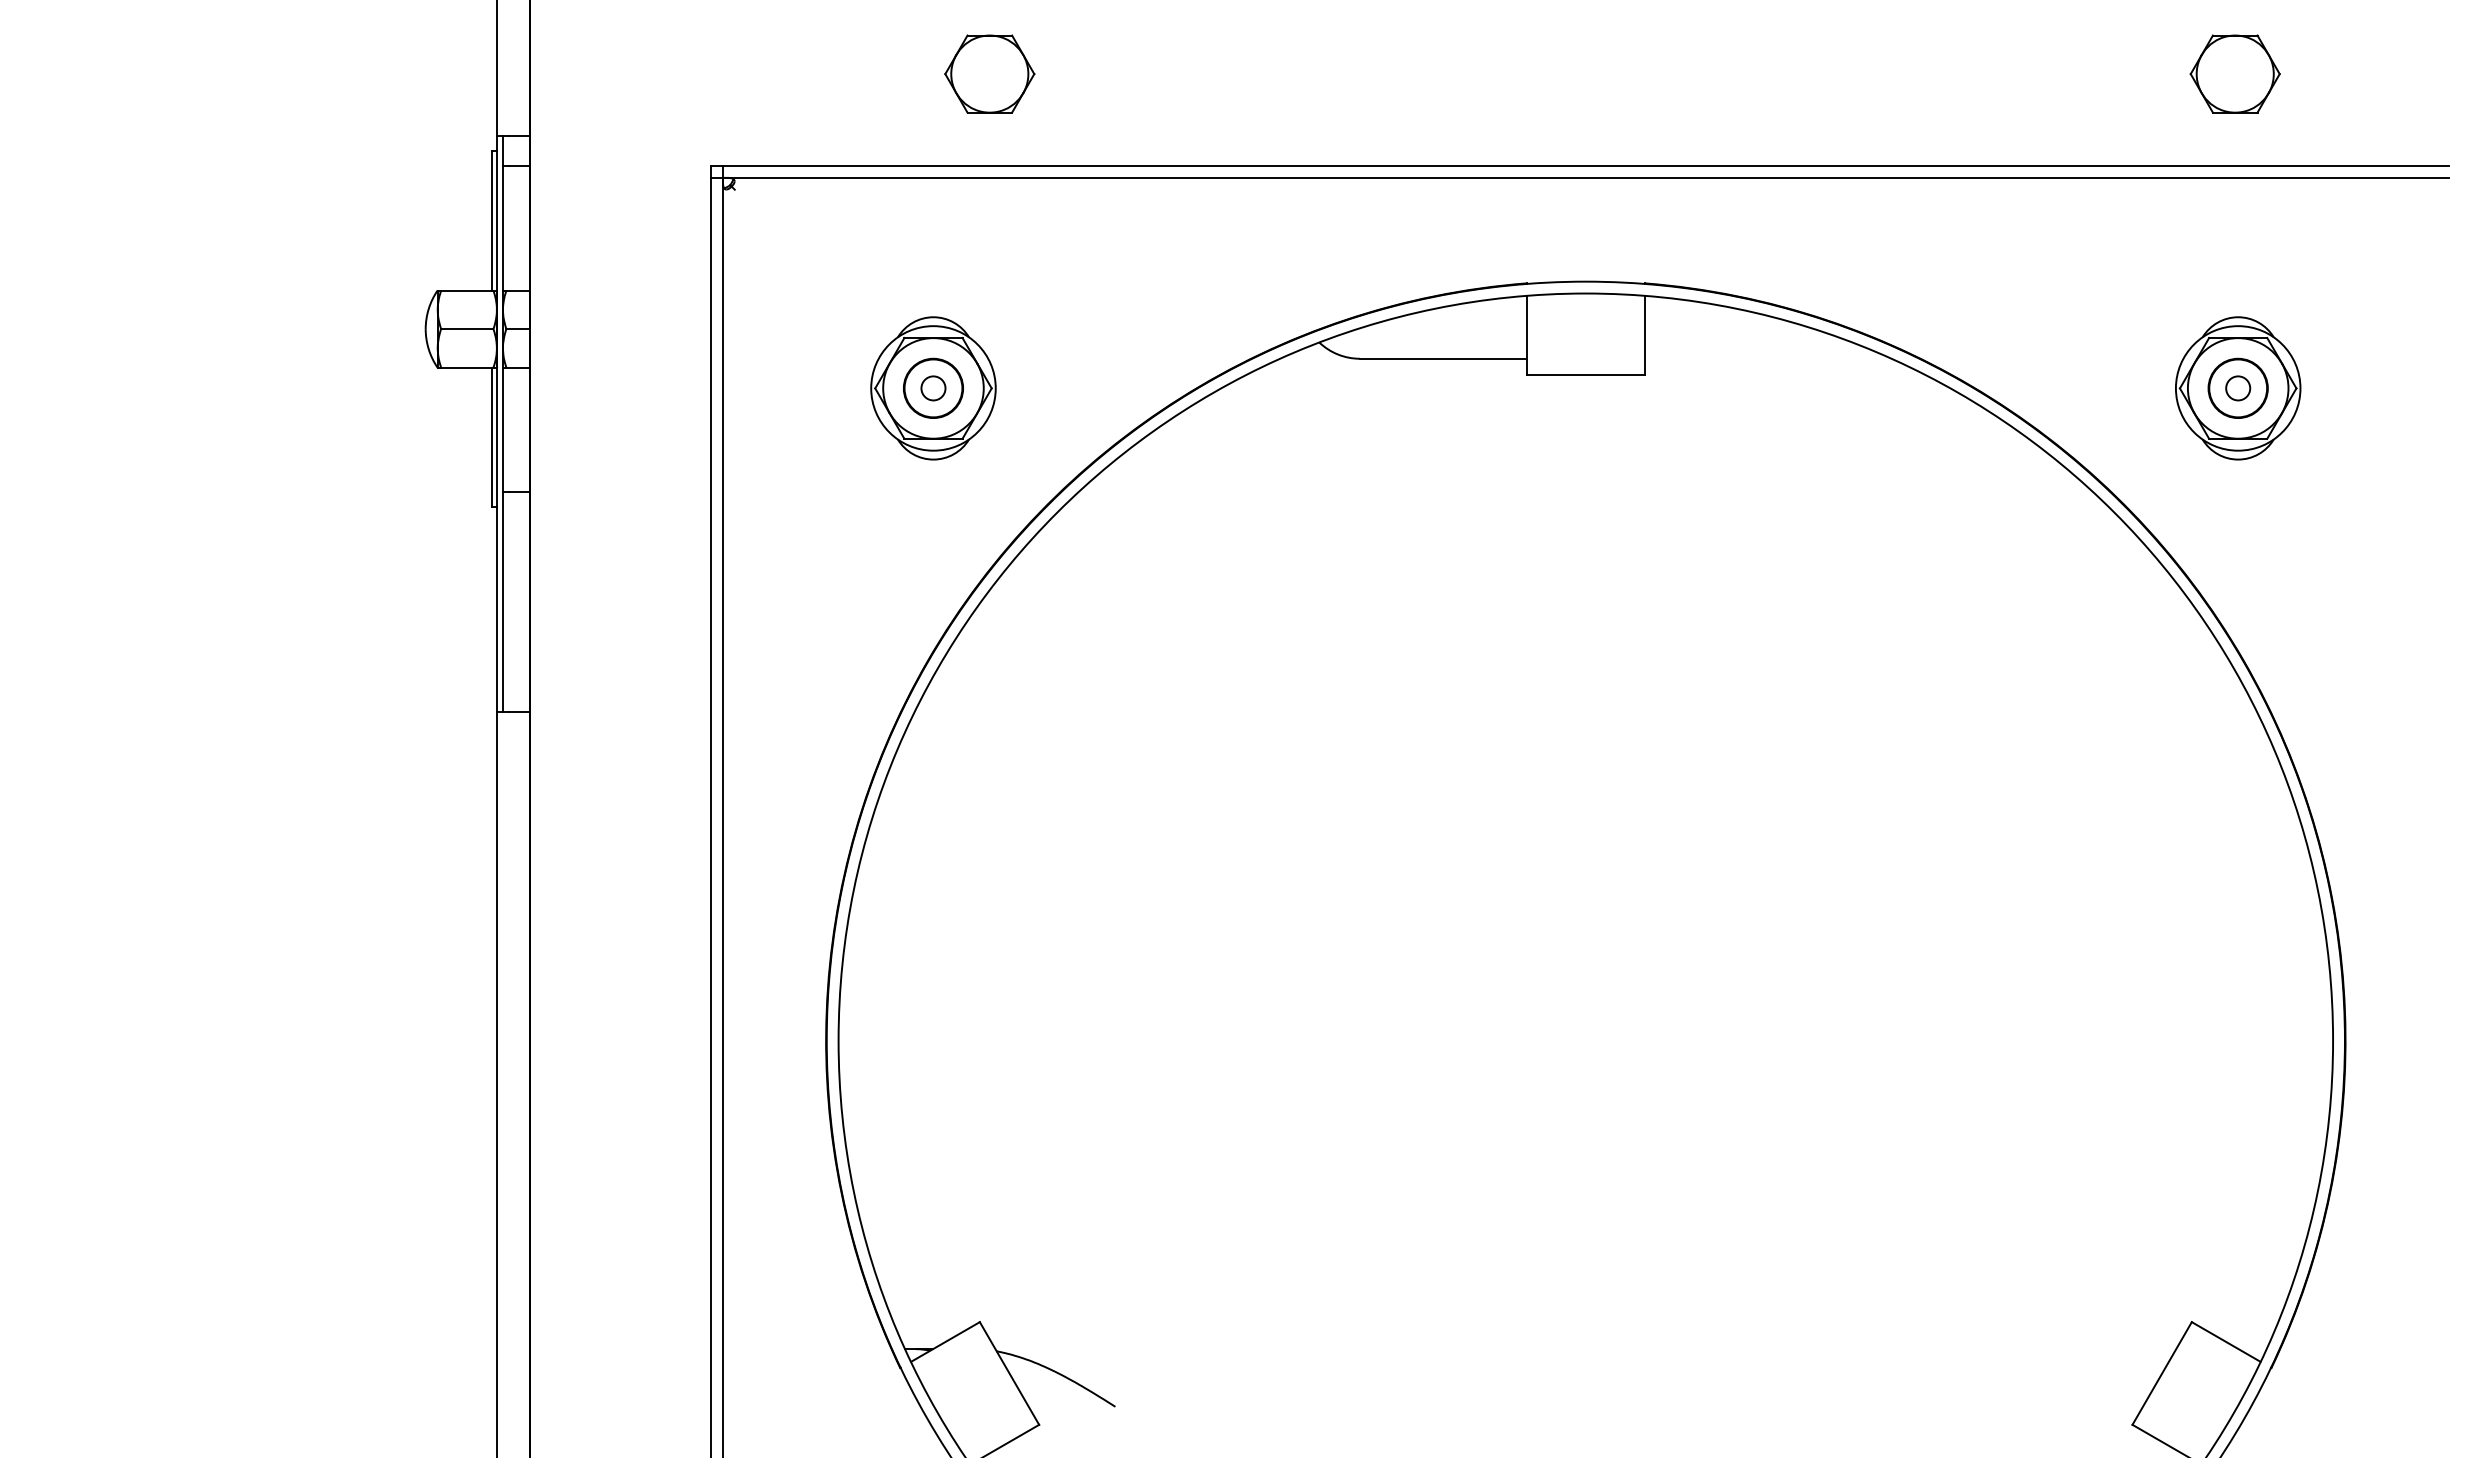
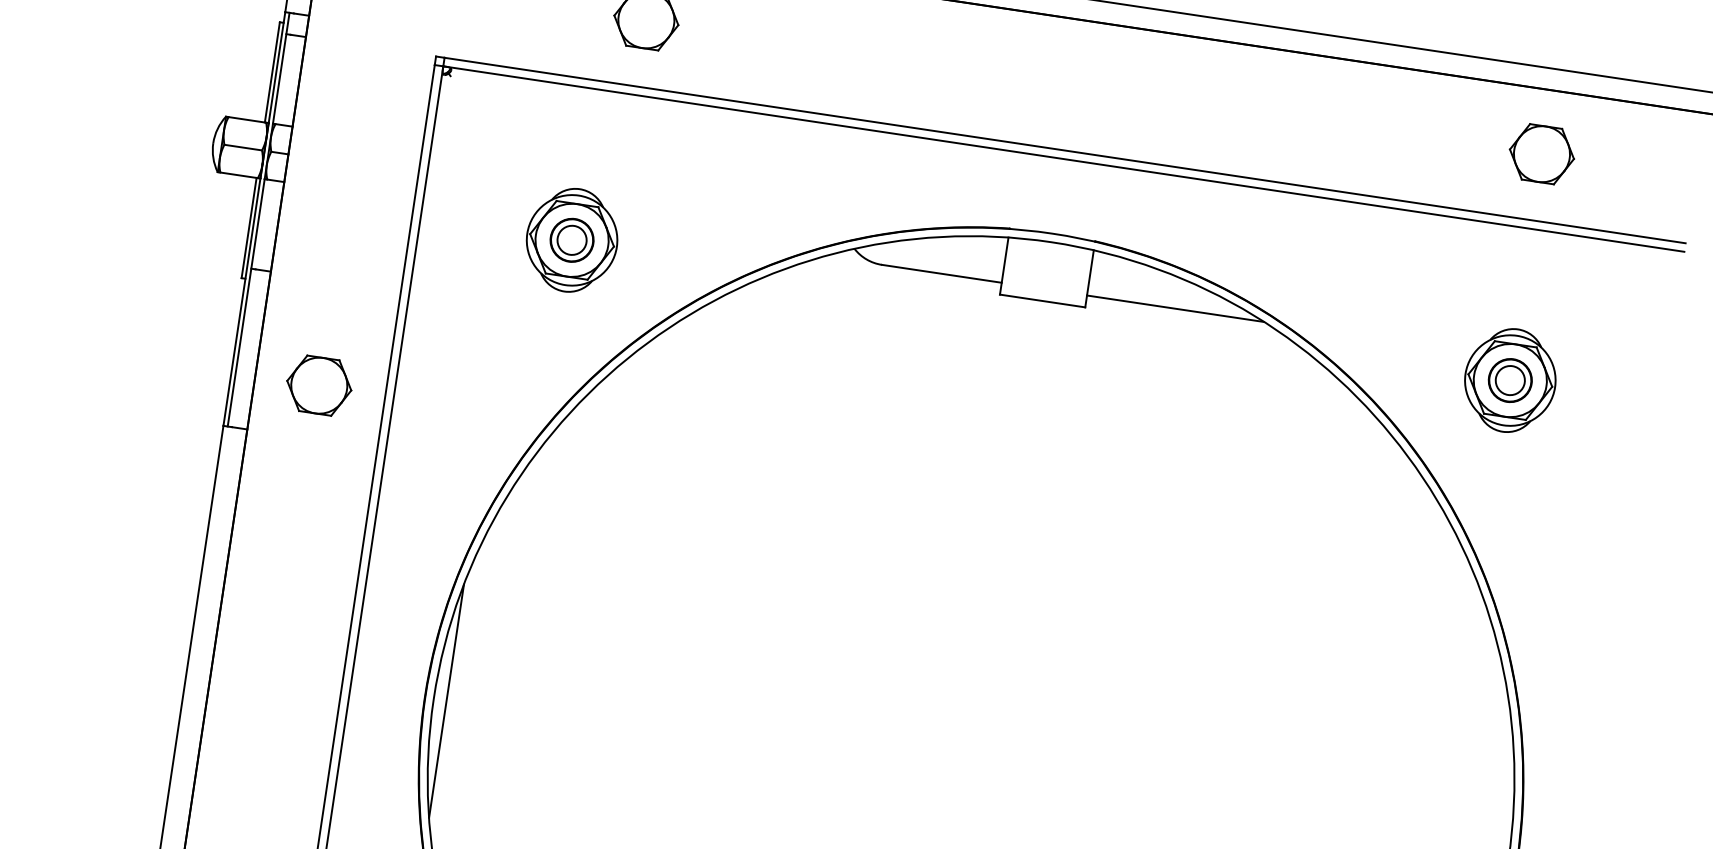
line: (1768, 358) -> (1175, 308), added
circle: (933, 388) -> (572, 240), size x1.67
circle: (2238, 388) -> (1510, 380), size x1.67
part: (618, 637) -> (318, 385), added
line: (856, 1040) -> (446, 701), added

